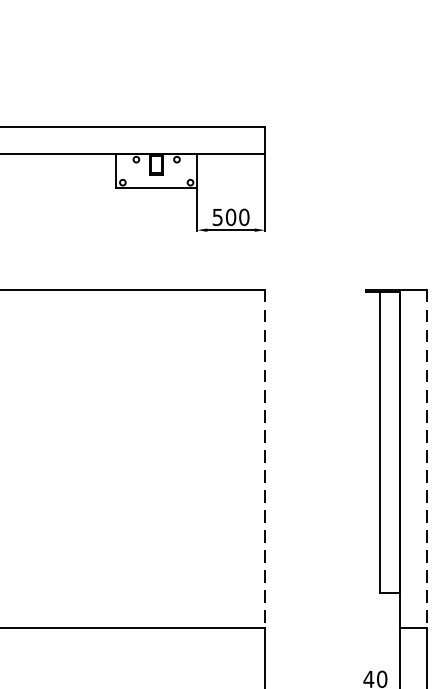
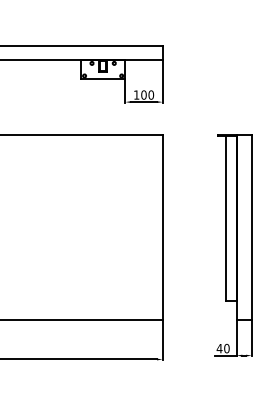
text: (217, 216) -> (136, 94), 500 -> 100
line: (264, 458) -> (162, 227), dashed -> solid
line: (426, 458) -> (251, 227), dashed -> solid

